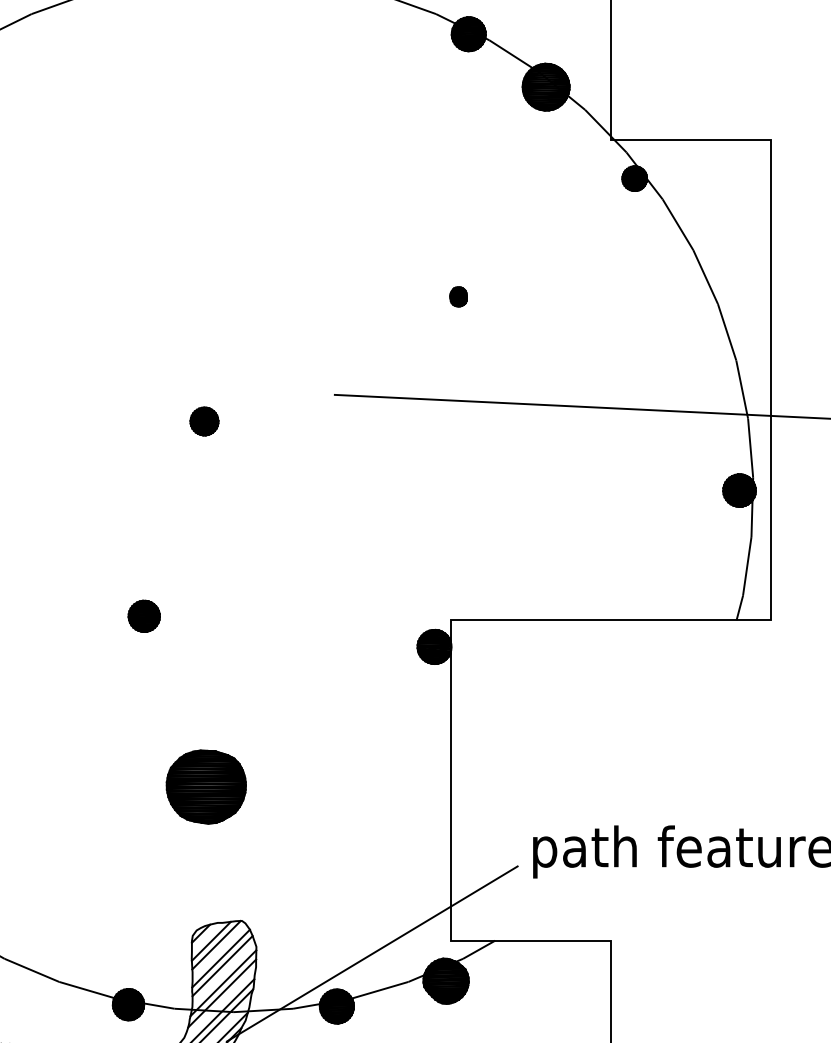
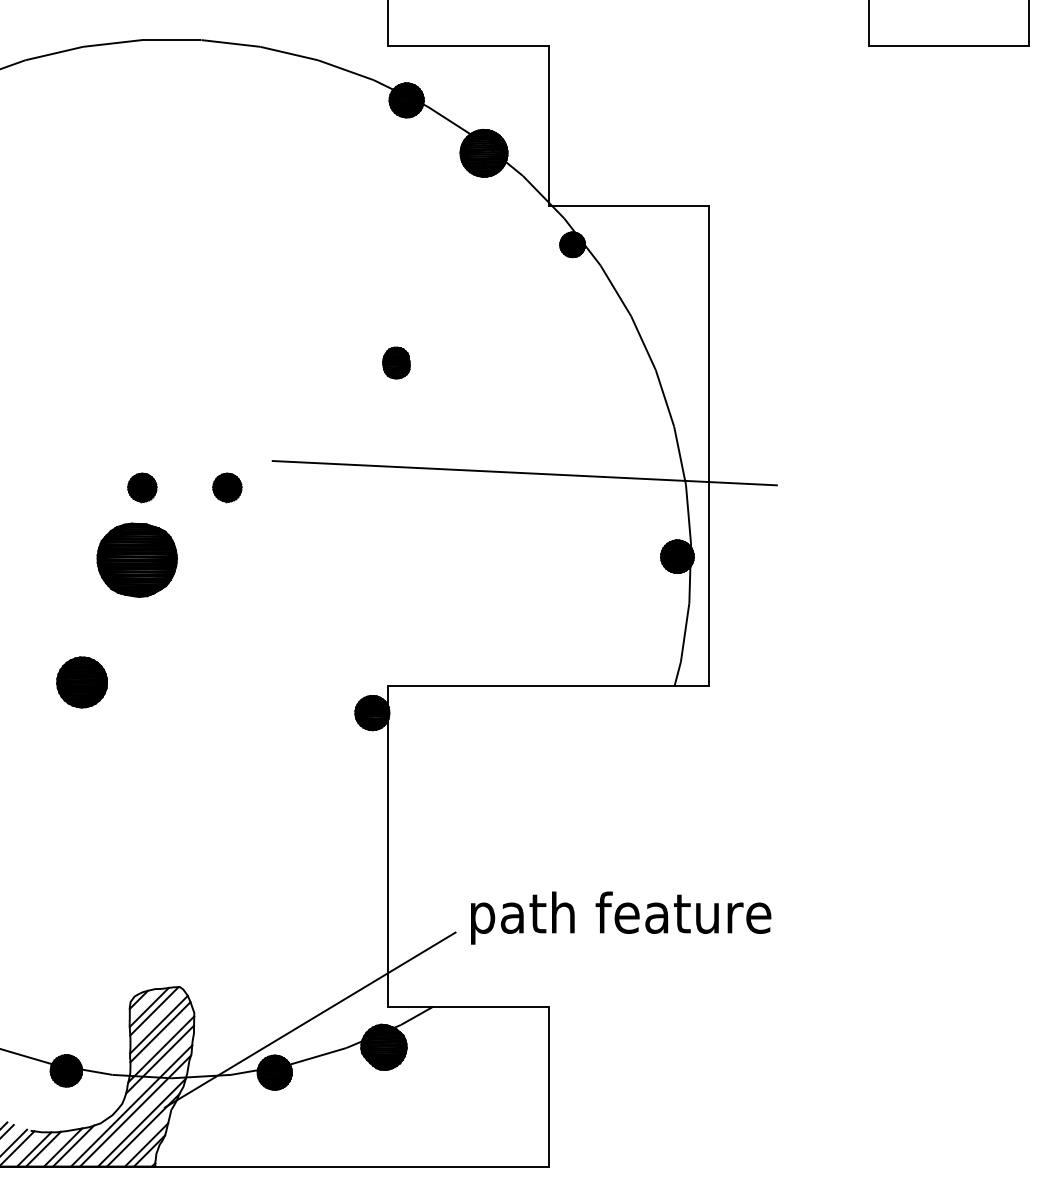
part: (458, 296) -> (396, 362), size x1.6
part: (289, 421) -> (227, 487), added
part: (143, 616) -> (81, 682), size x1.6
part: (205, 786) -> (136, 559), moved

